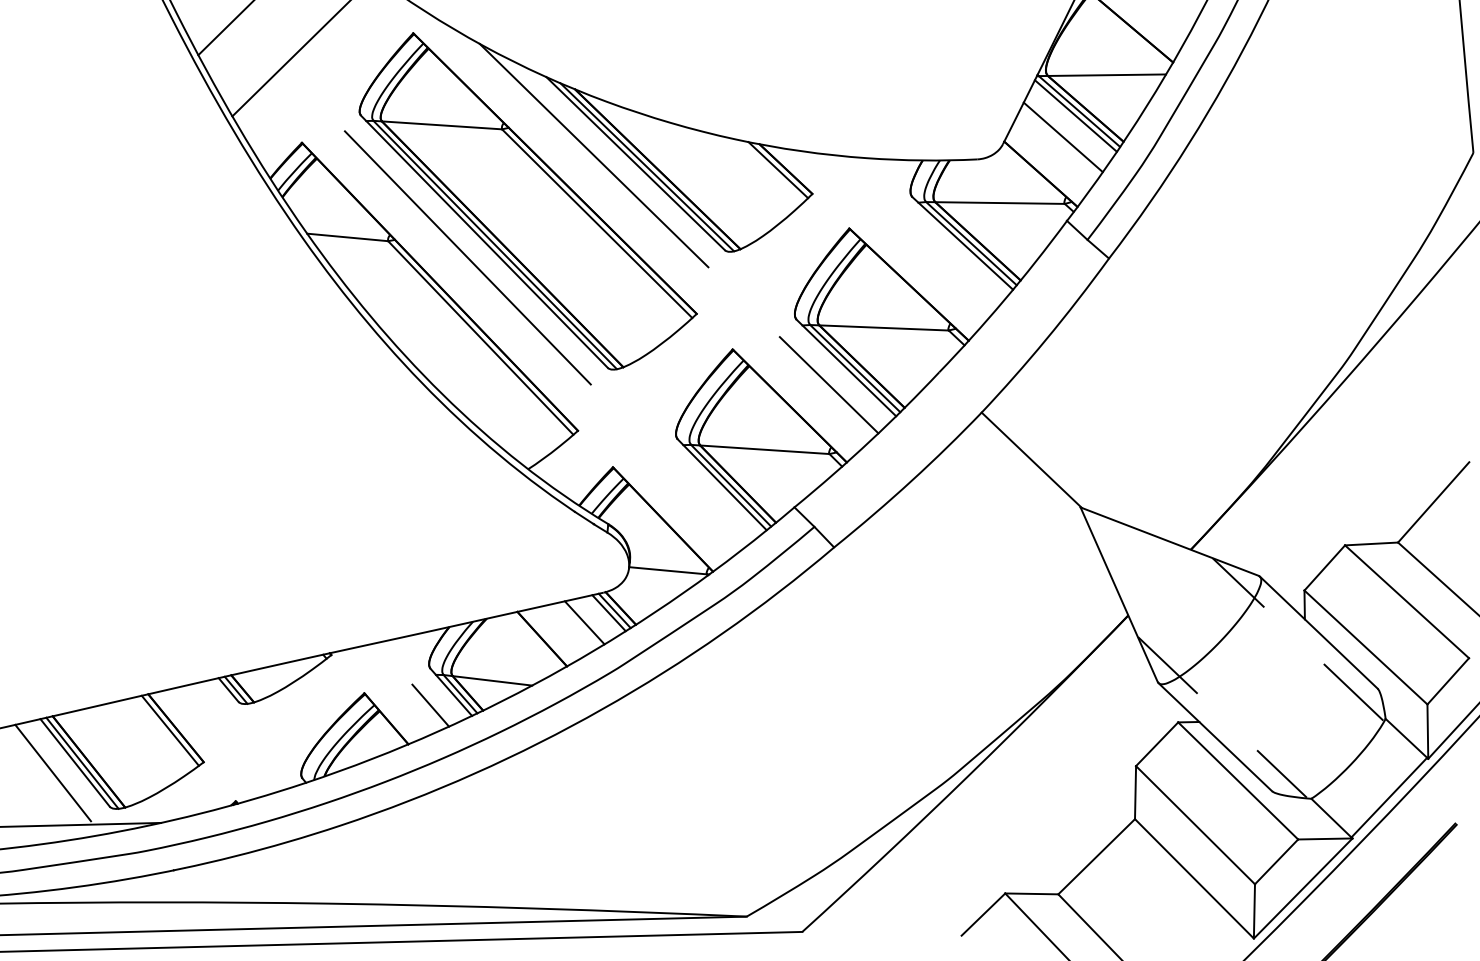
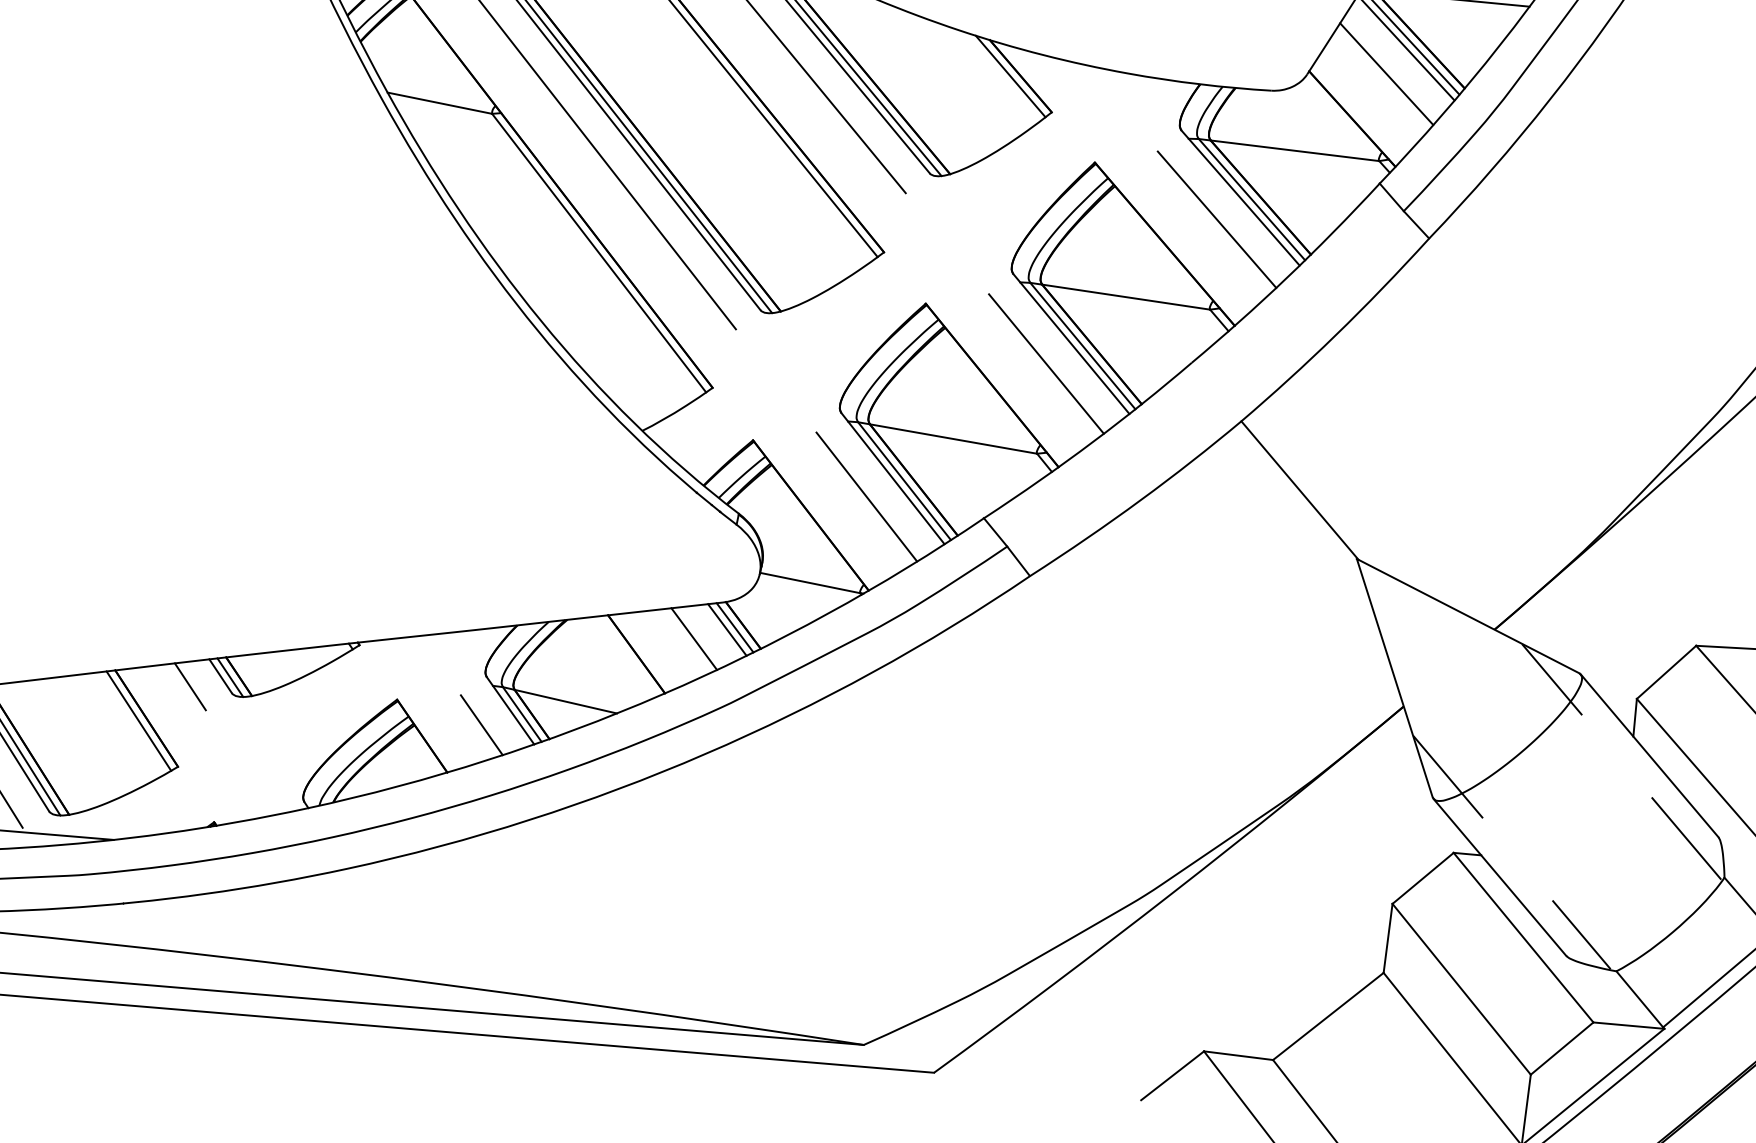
line: (946, 261) -> (1216, 219), added
line: (703, 500) -> (866, 496), added
line: (206, 700) -> (190, 686), added

